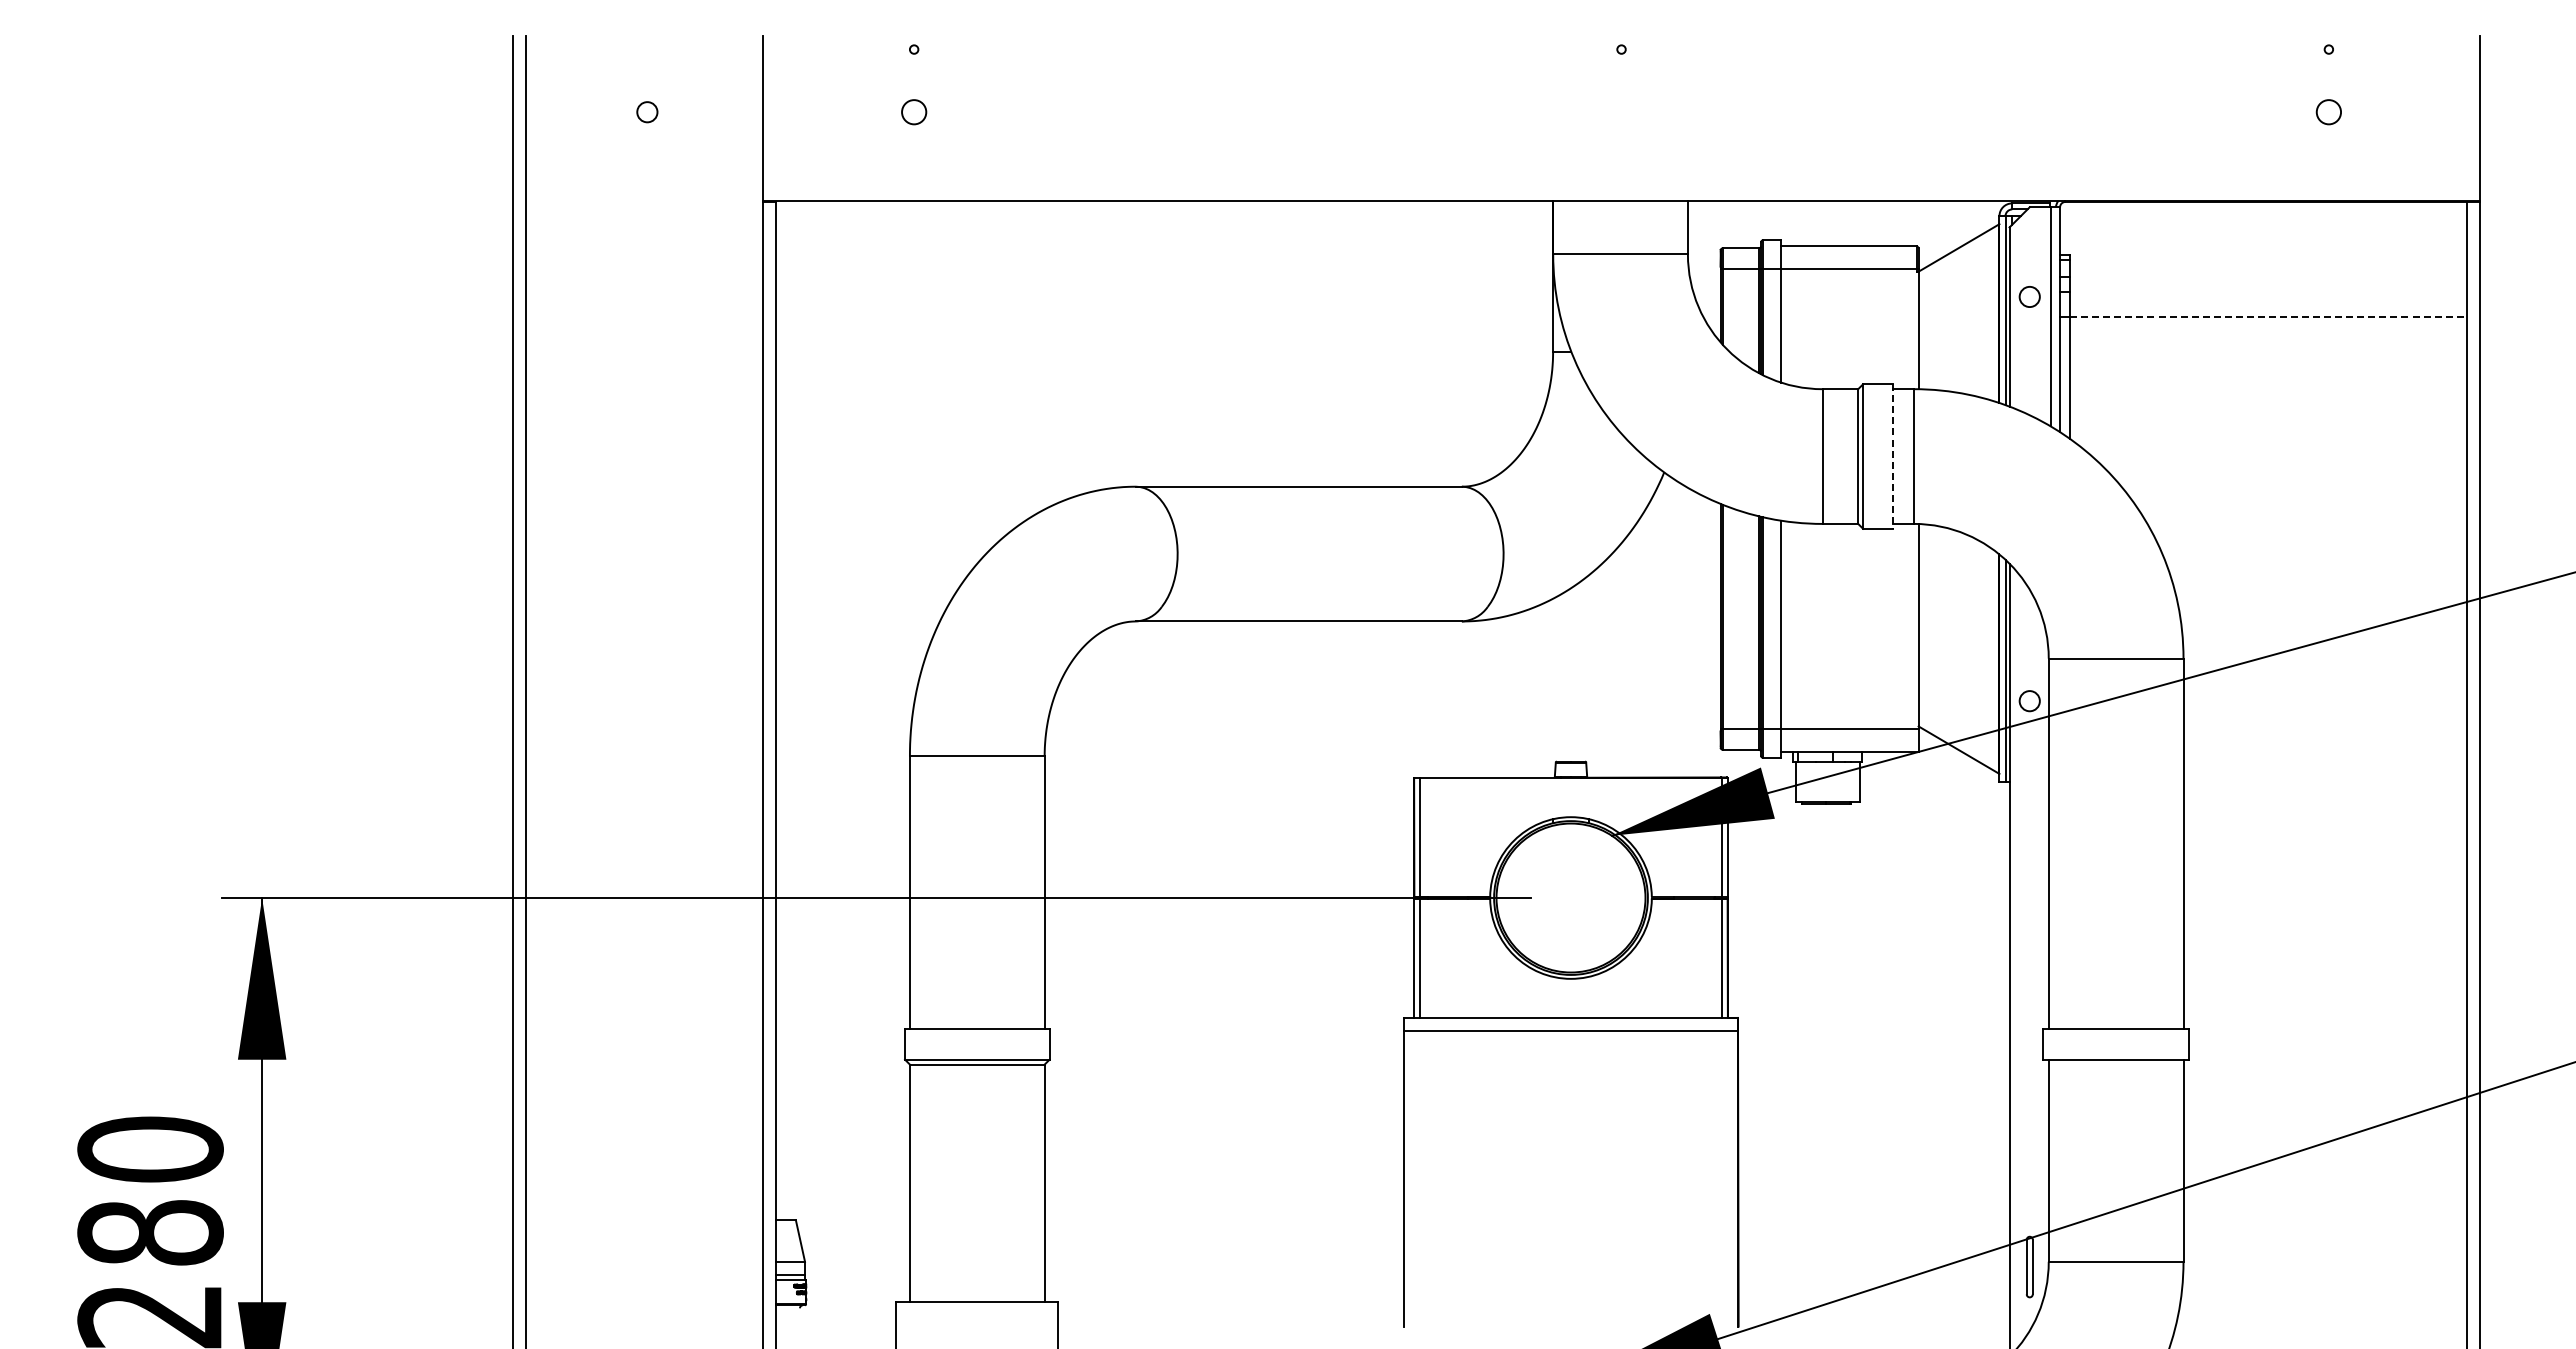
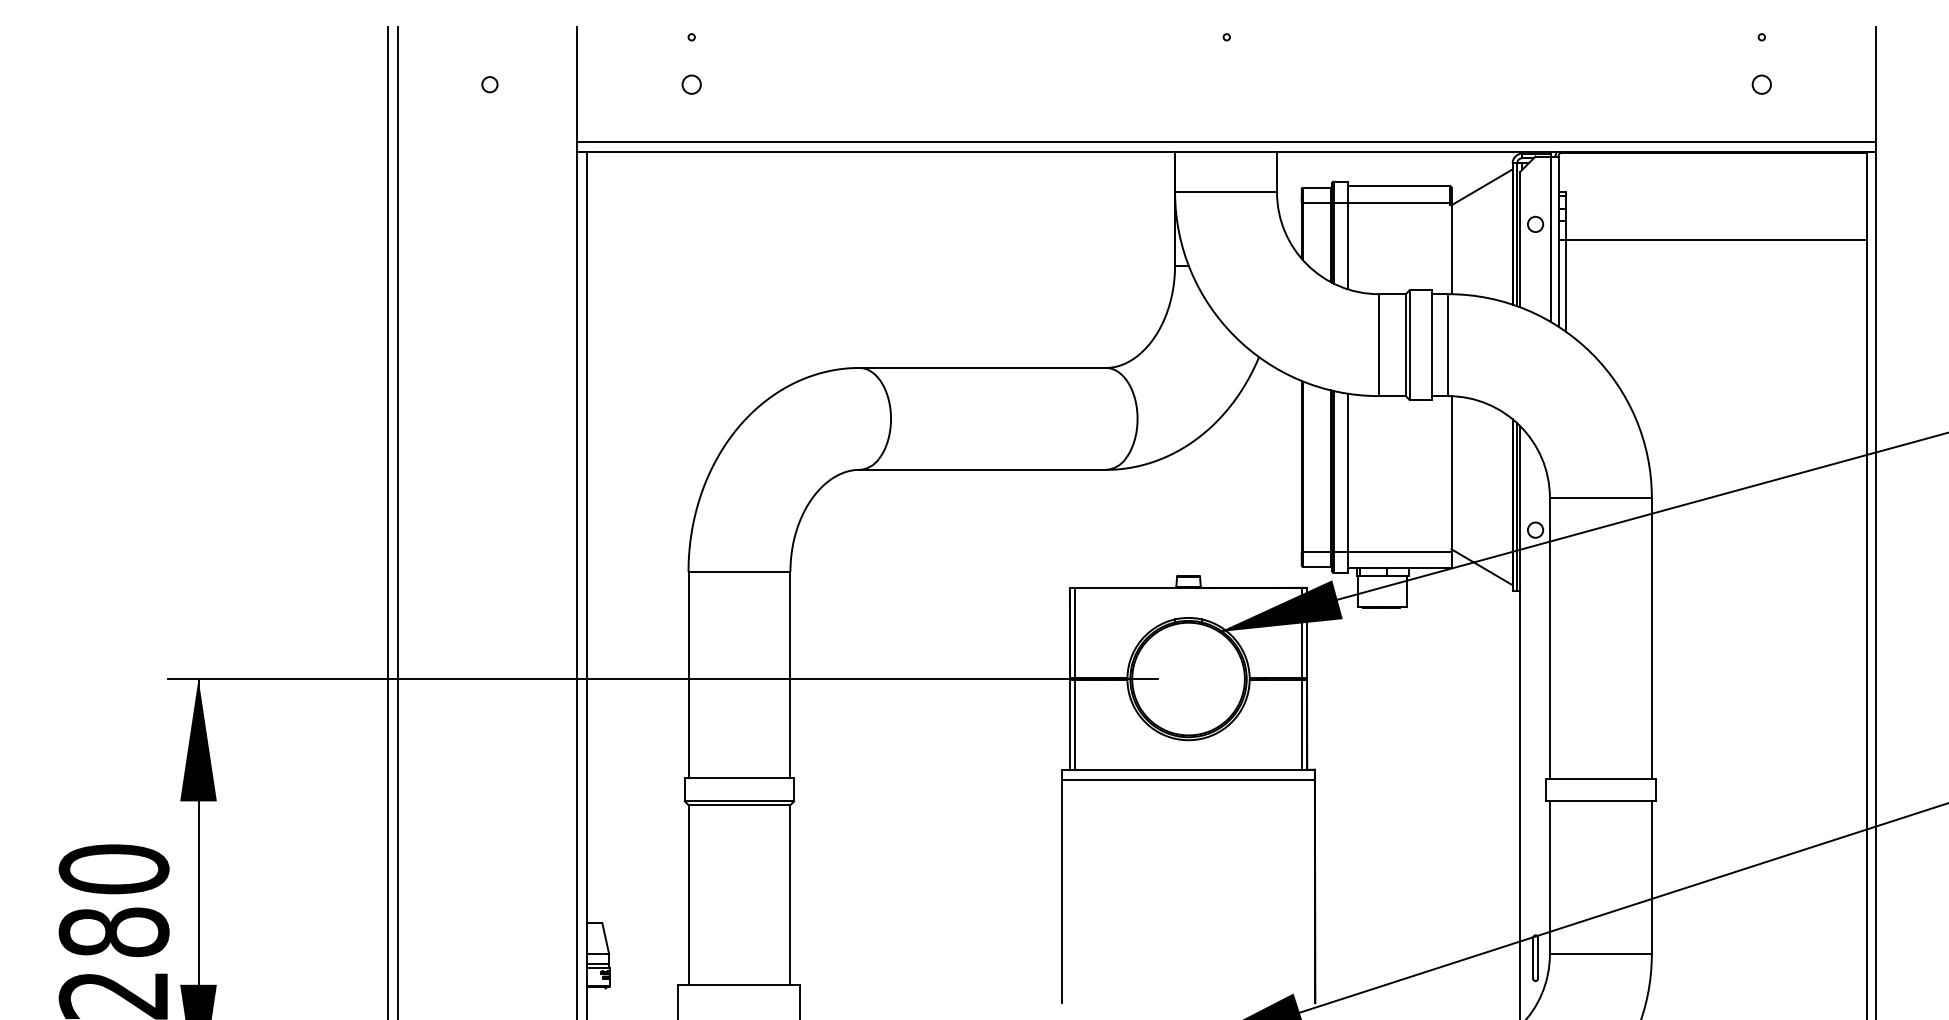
line: (1621, 188) -> (1226, 142), added
line: (2268, 317) -> (1716, 239), dashed -> solid
line: (1893, 457) -> (1432, 345), dashed -> solid

